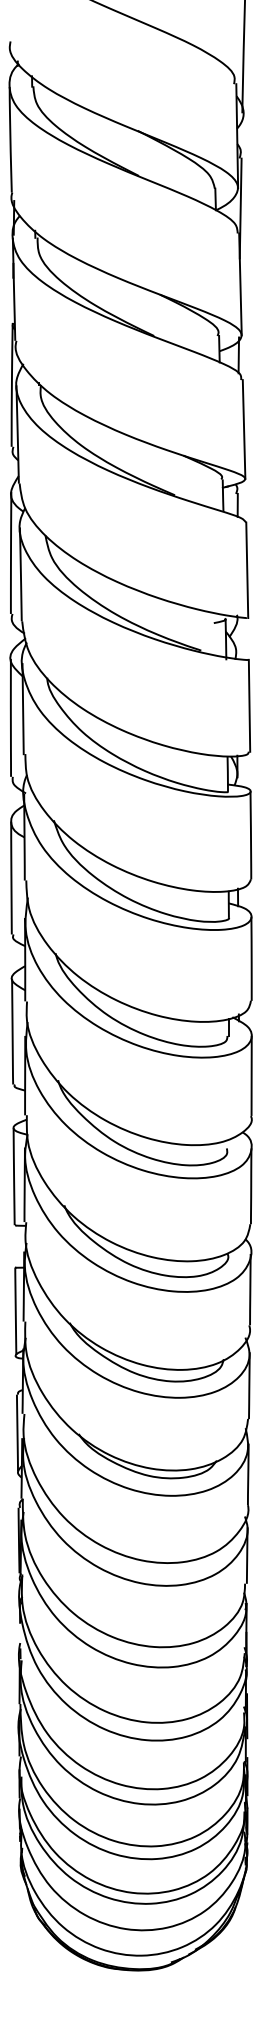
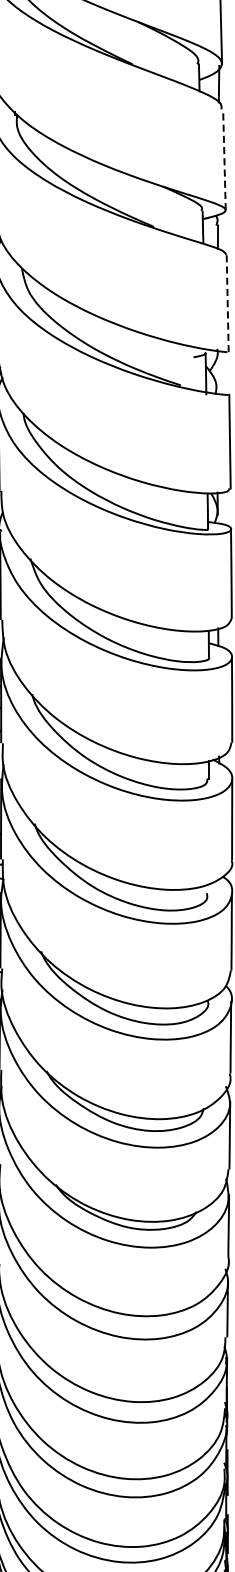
line: (244, 429) -> (224, 159), solid -> dashed
line: (247, 570) -> (227, 303), solid -> dashed

